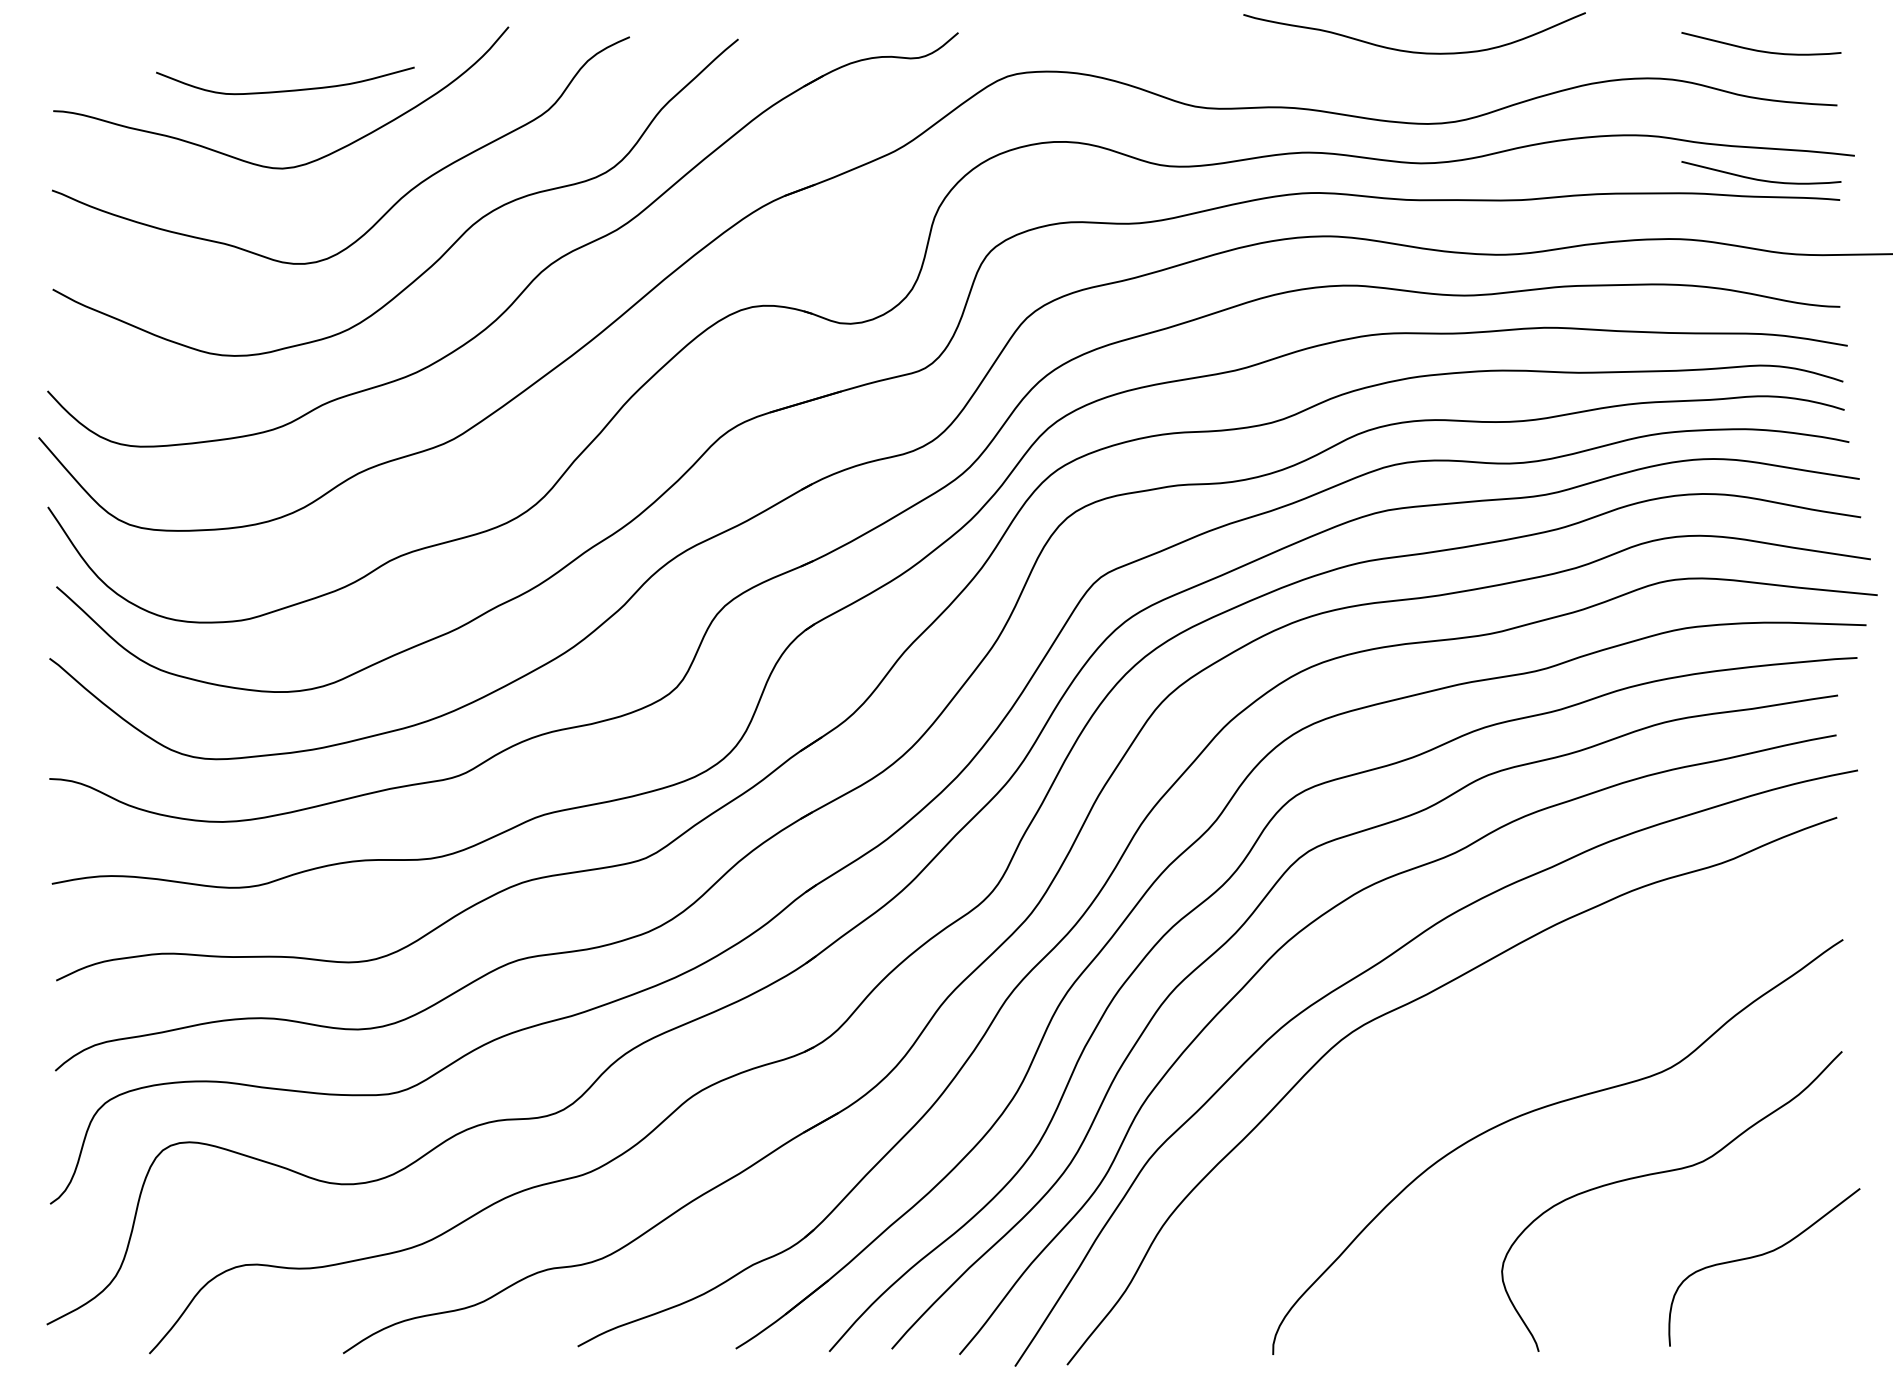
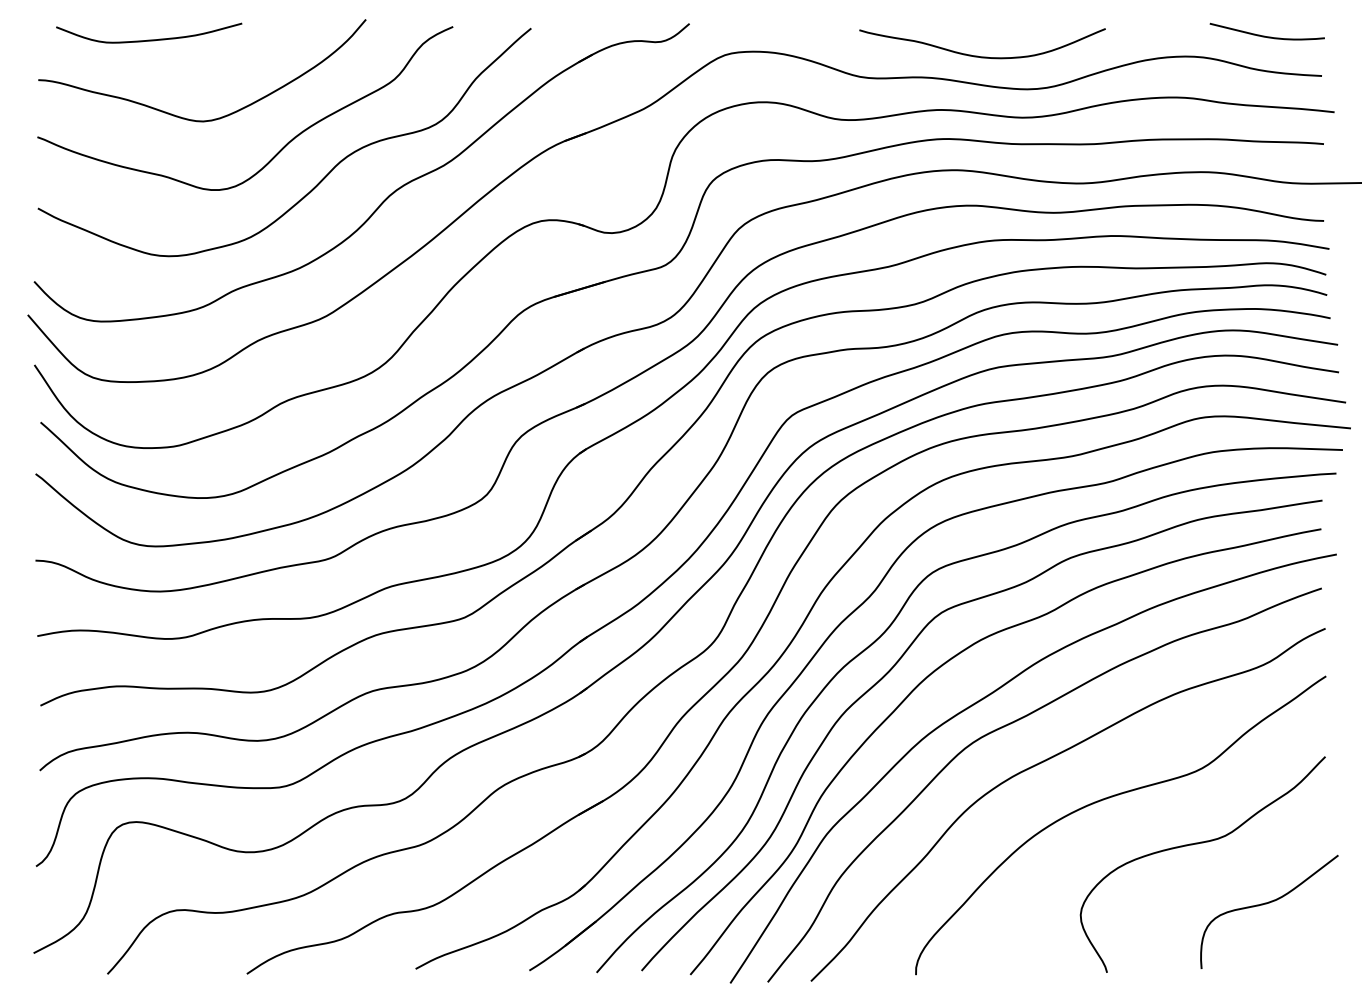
curve: (1414, 51) -> (982, 56), moved
curve: (285, 90) -> (149, 40), moved
curve: (1761, 179) -> (1267, 129), removed
curve: (1454, 1057) -> (1046, 761), added

